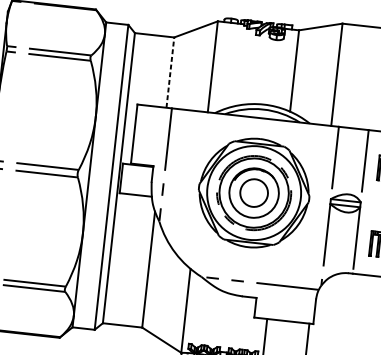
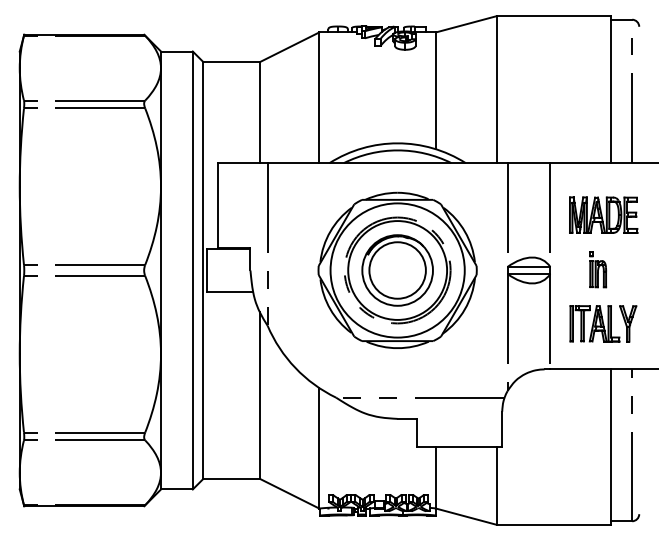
line: (170, 72) -> (259, 112), dashed -> solid
circle: (254, 193) -> (397, 270), size x1.43

